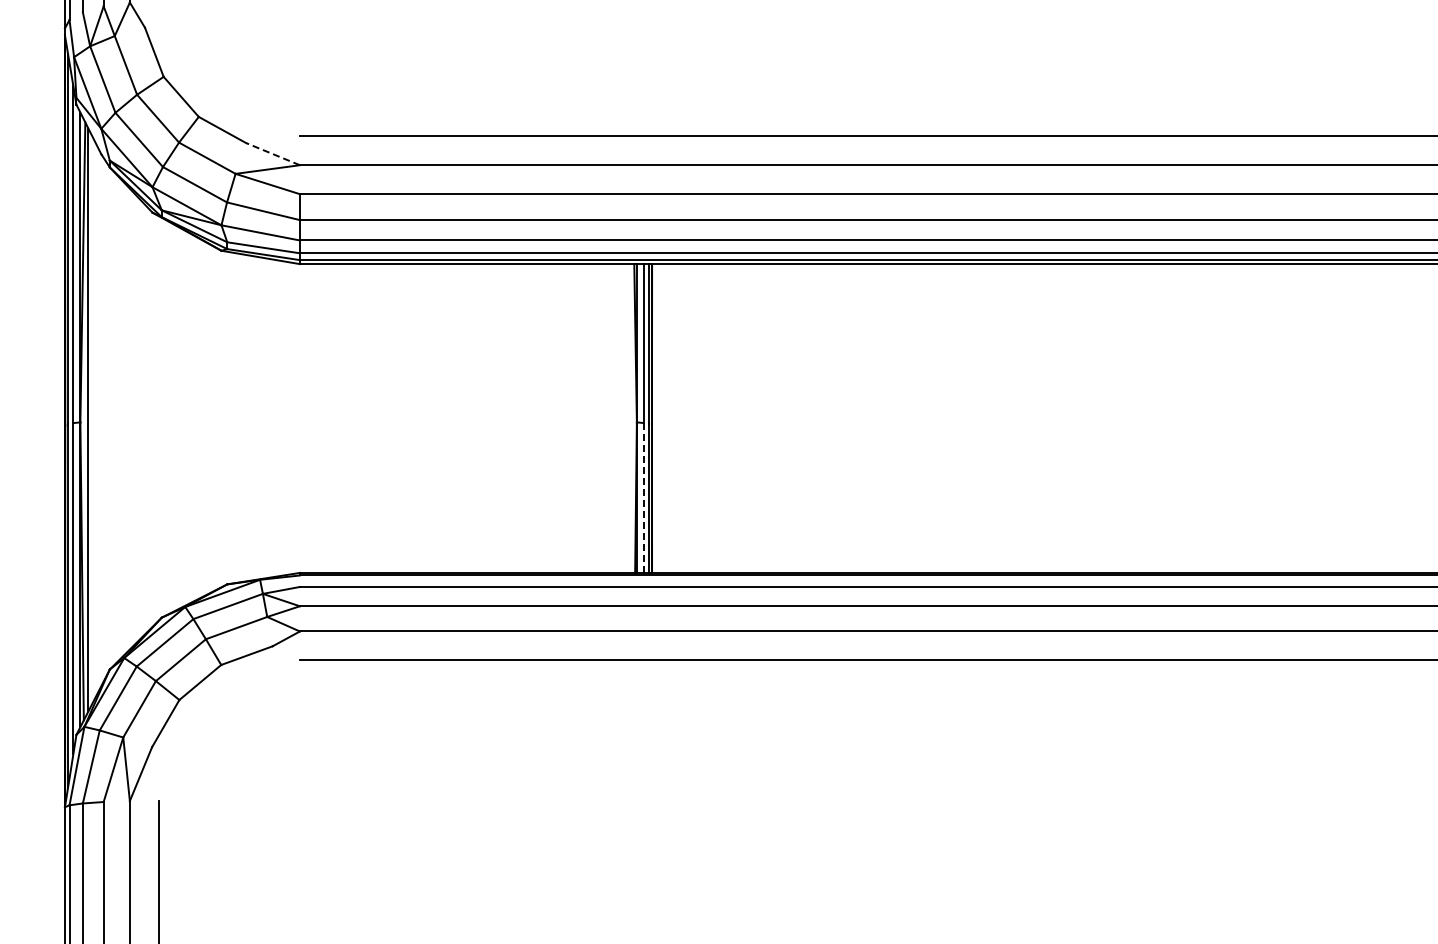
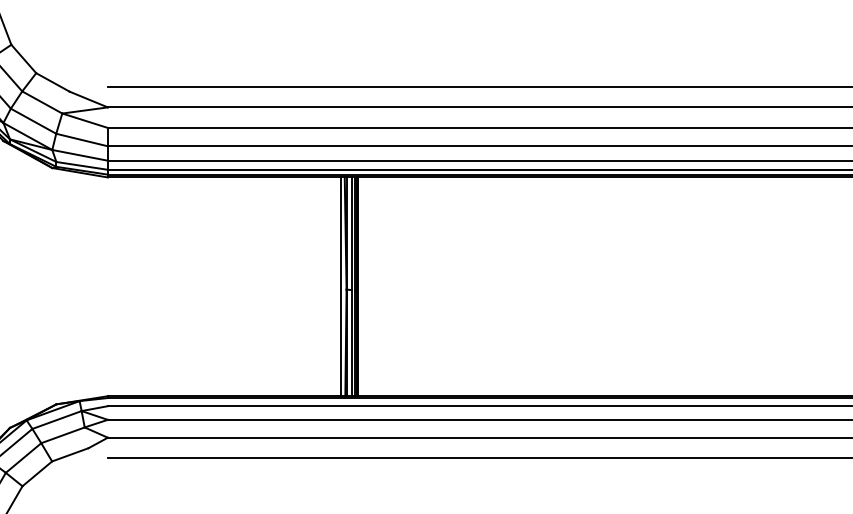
line: (272, 153) -> (88, 99), dashed -> solid
line: (628, 418) -> (340, 286), added
line: (643, 498) -> (351, 343), dashed -> solid

